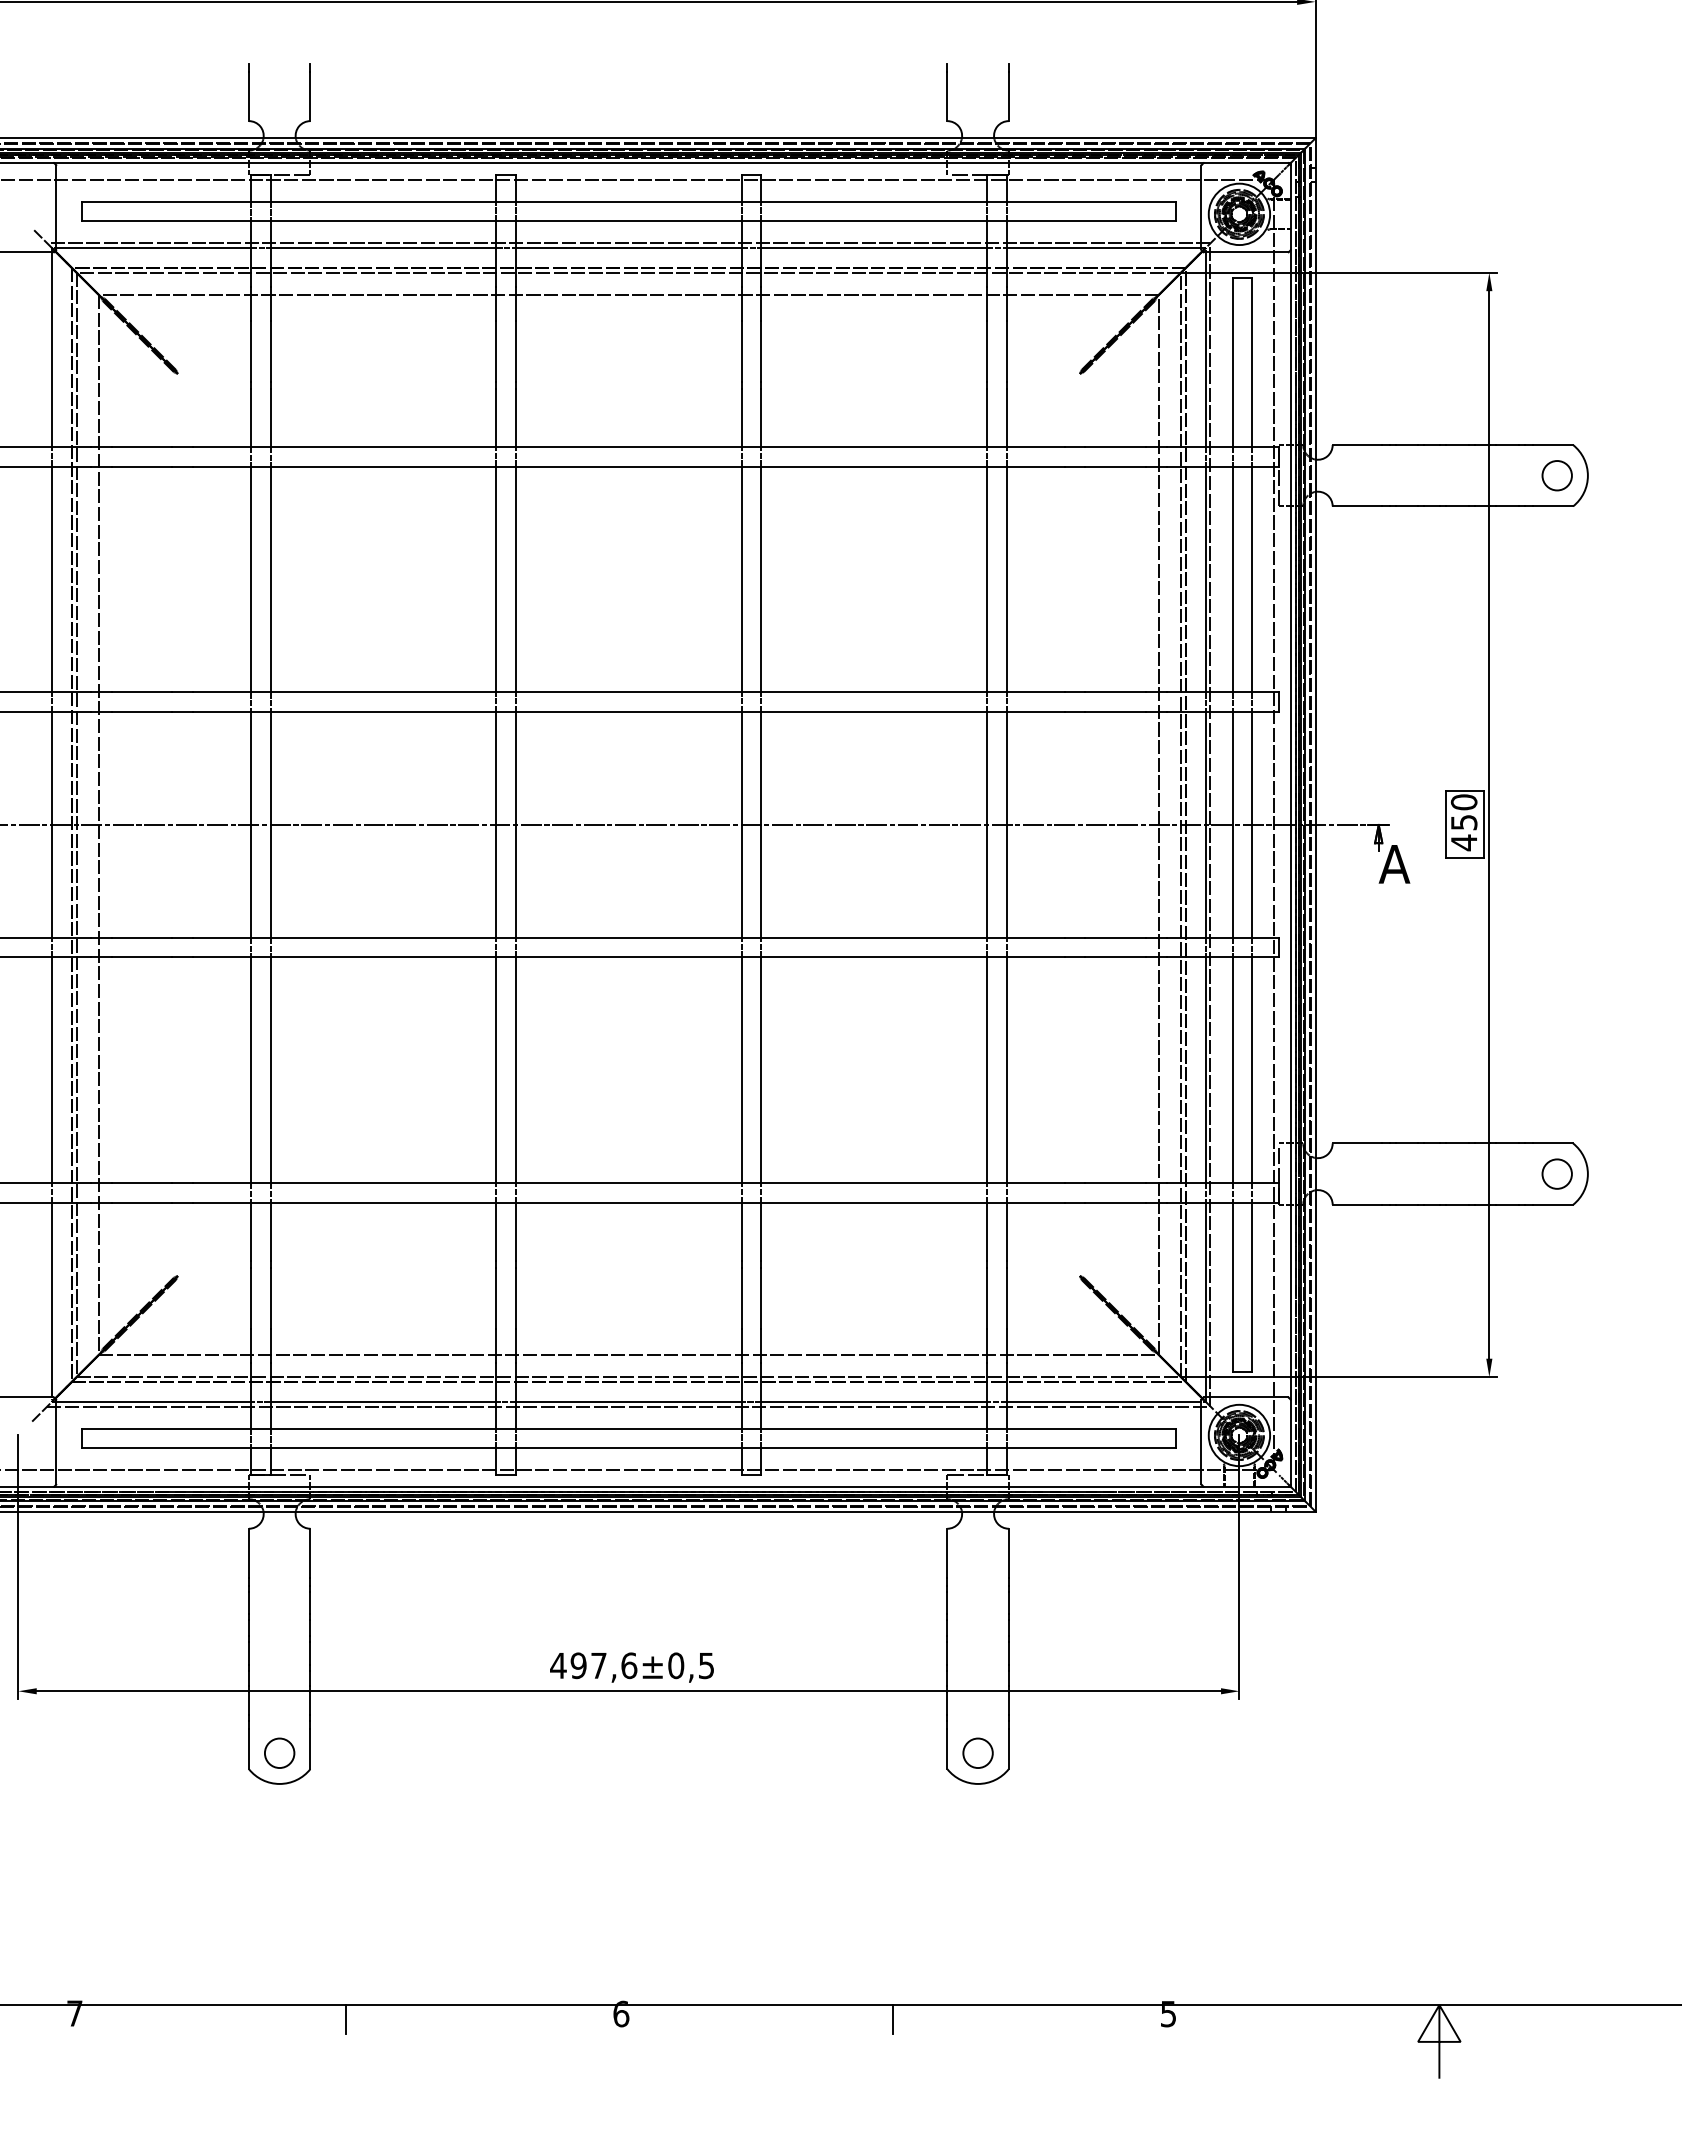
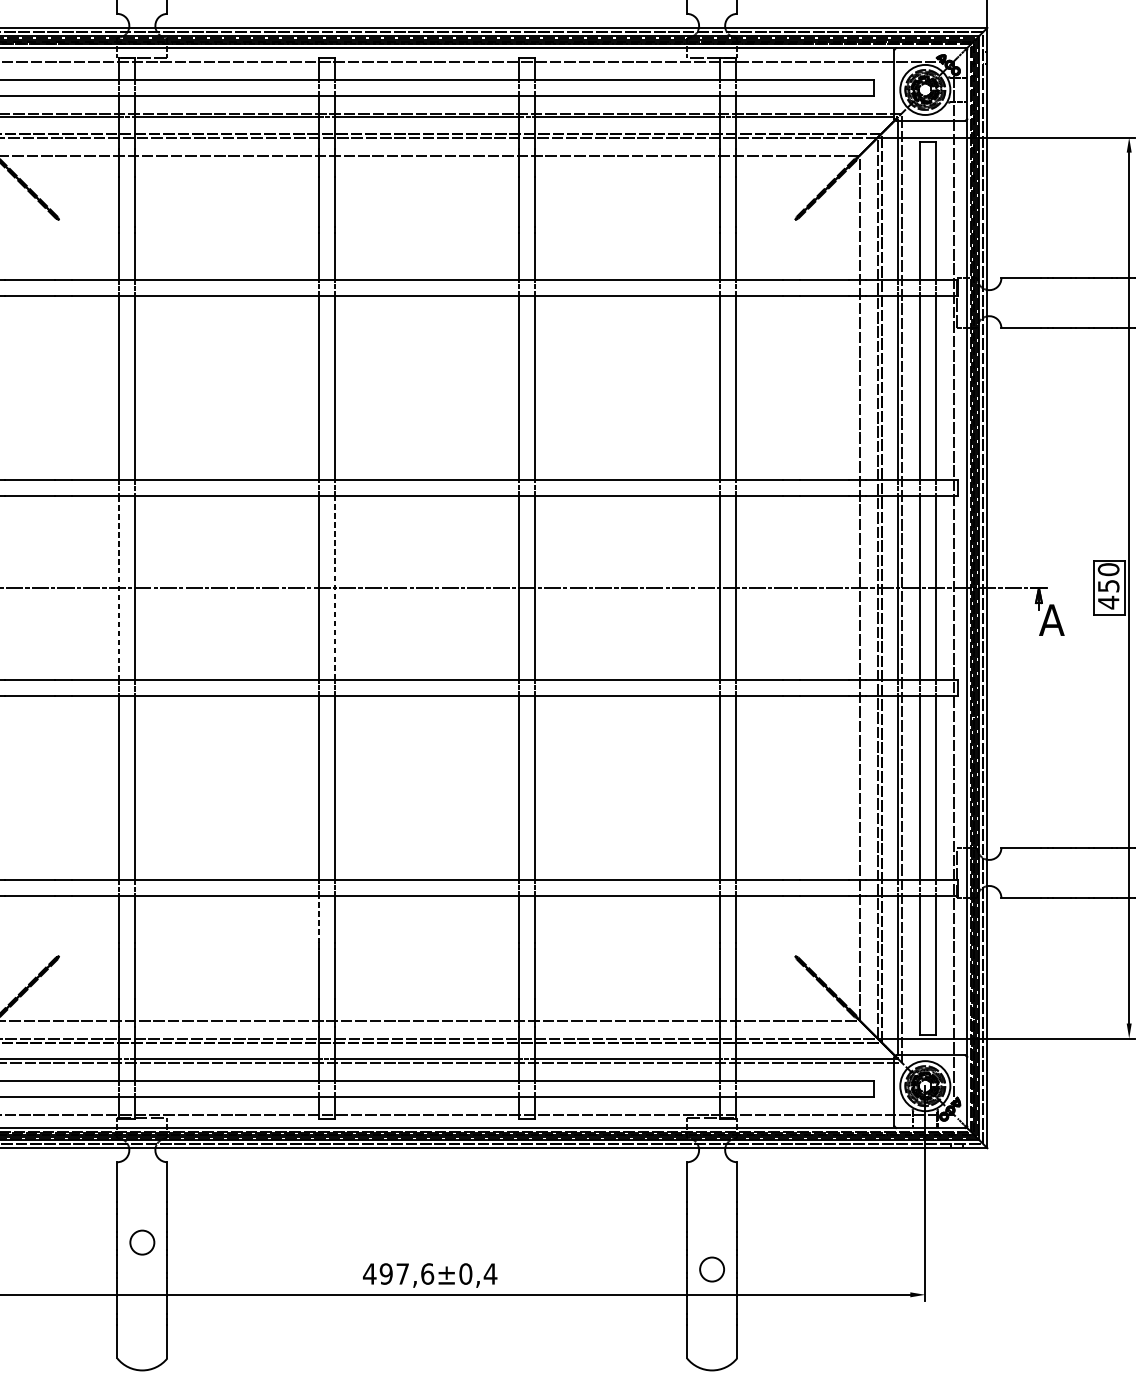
line: (250, 824) -> (118, 587), solid -> dashed
line: (516, 824) -> (335, 587), solid -> dashed
line: (496, 1231) -> (319, 919), solid -> dashed
text: (706, 1666) -> (490, 1274), ±0,5 -> ±0,4
circle: (279, 1752) -> (142, 1241), moved
circle: (977, 1752) -> (711, 1268), moved

